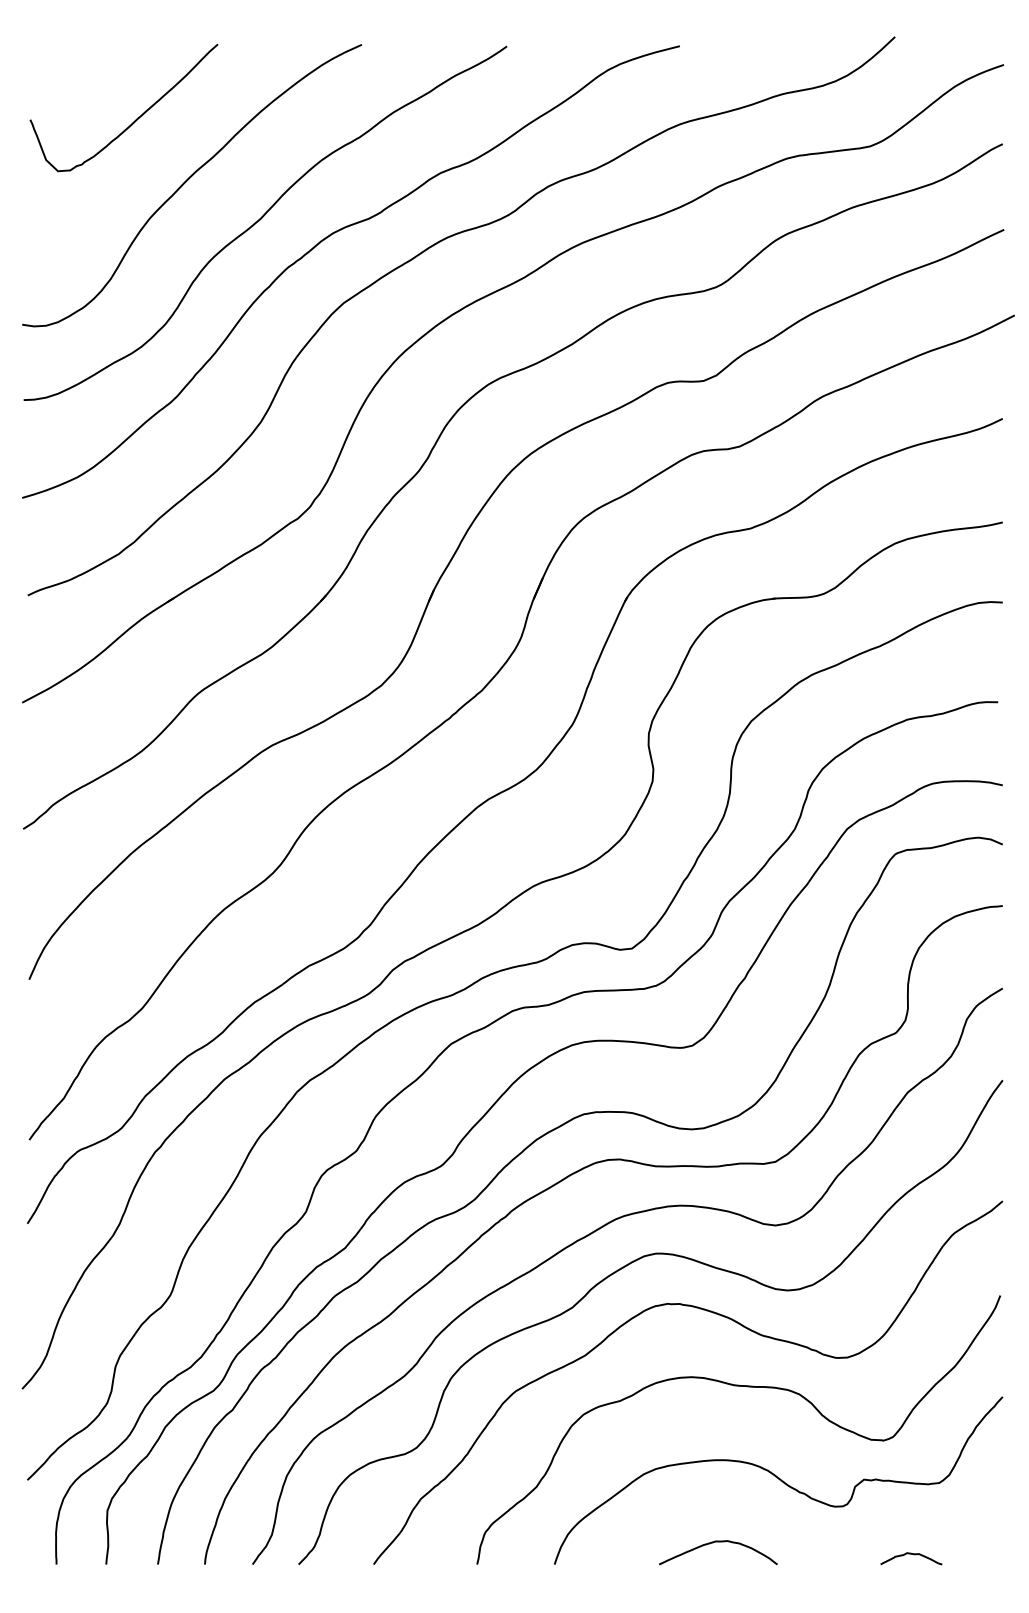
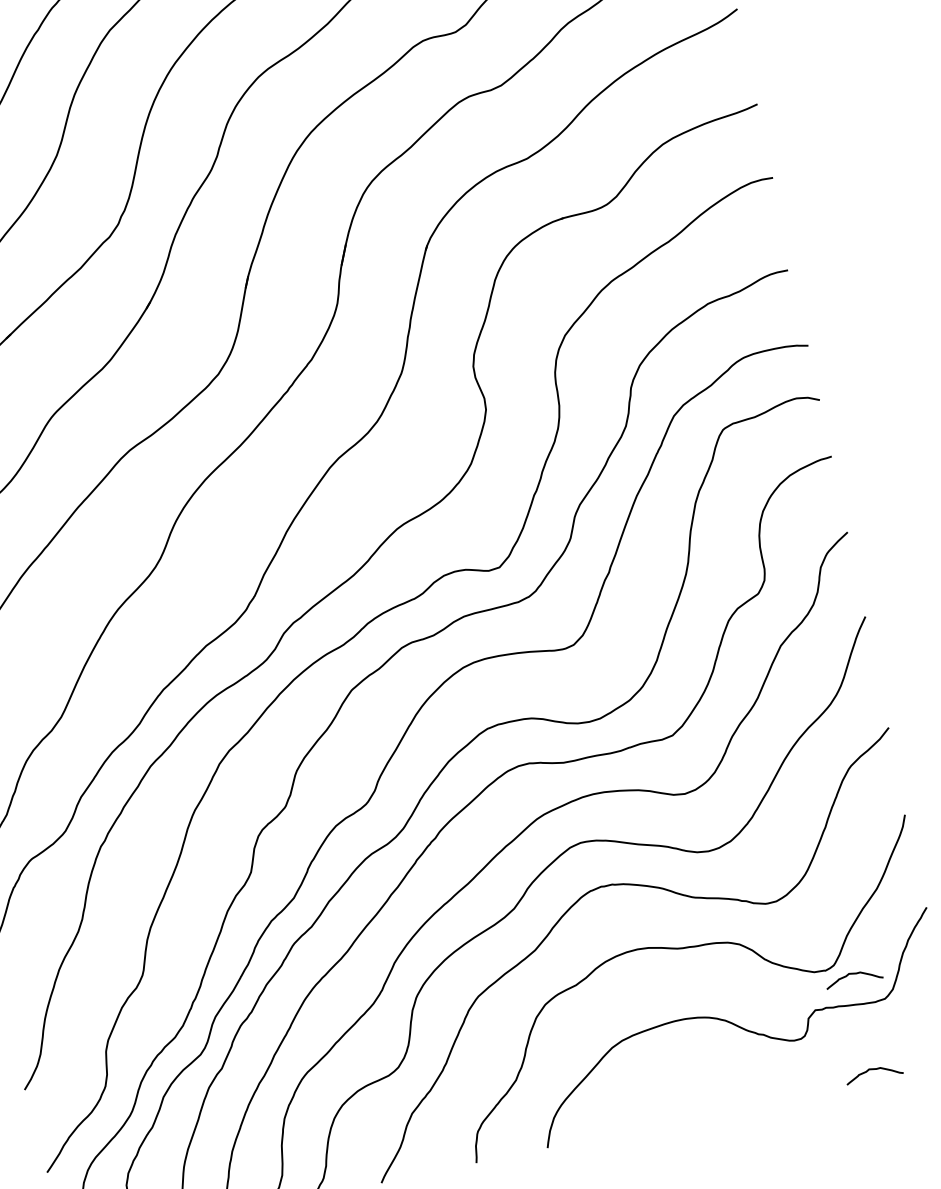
curve: (911, 1450) -> (853, 974), added
curve: (718, 1542) -> (693, 1096), removed

